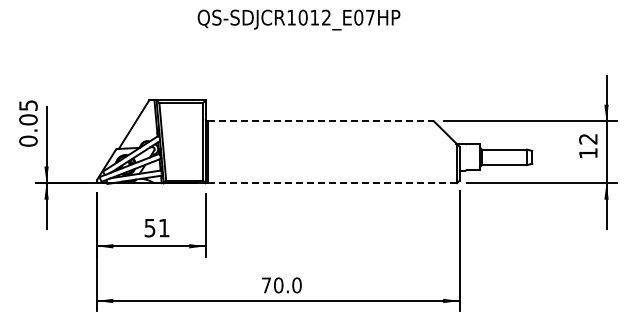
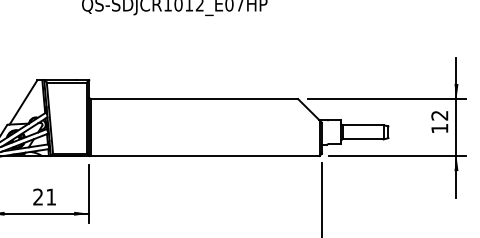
line: (320, 121) -> (194, 99), dashed -> solid
line: (332, 183) -> (205, 156), dashed -> solid
text: (149, 227) -> (37, 196), 51 -> 21

